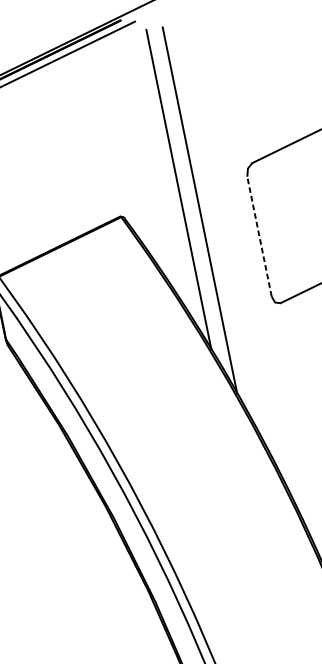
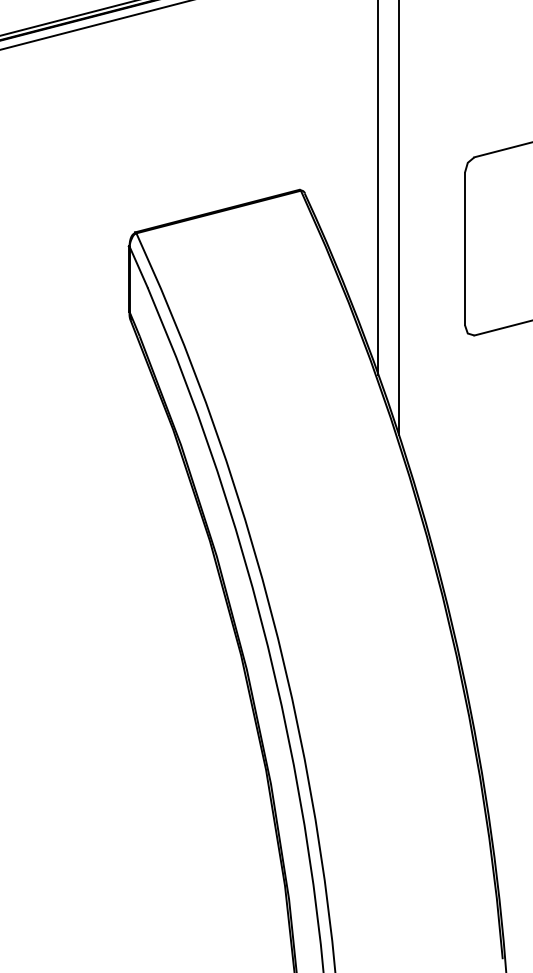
line: (259, 236) -> (464, 248), dashed -> solid

